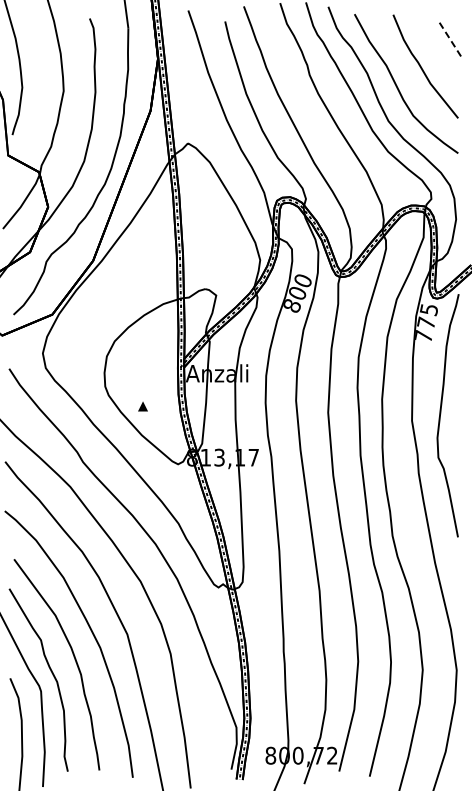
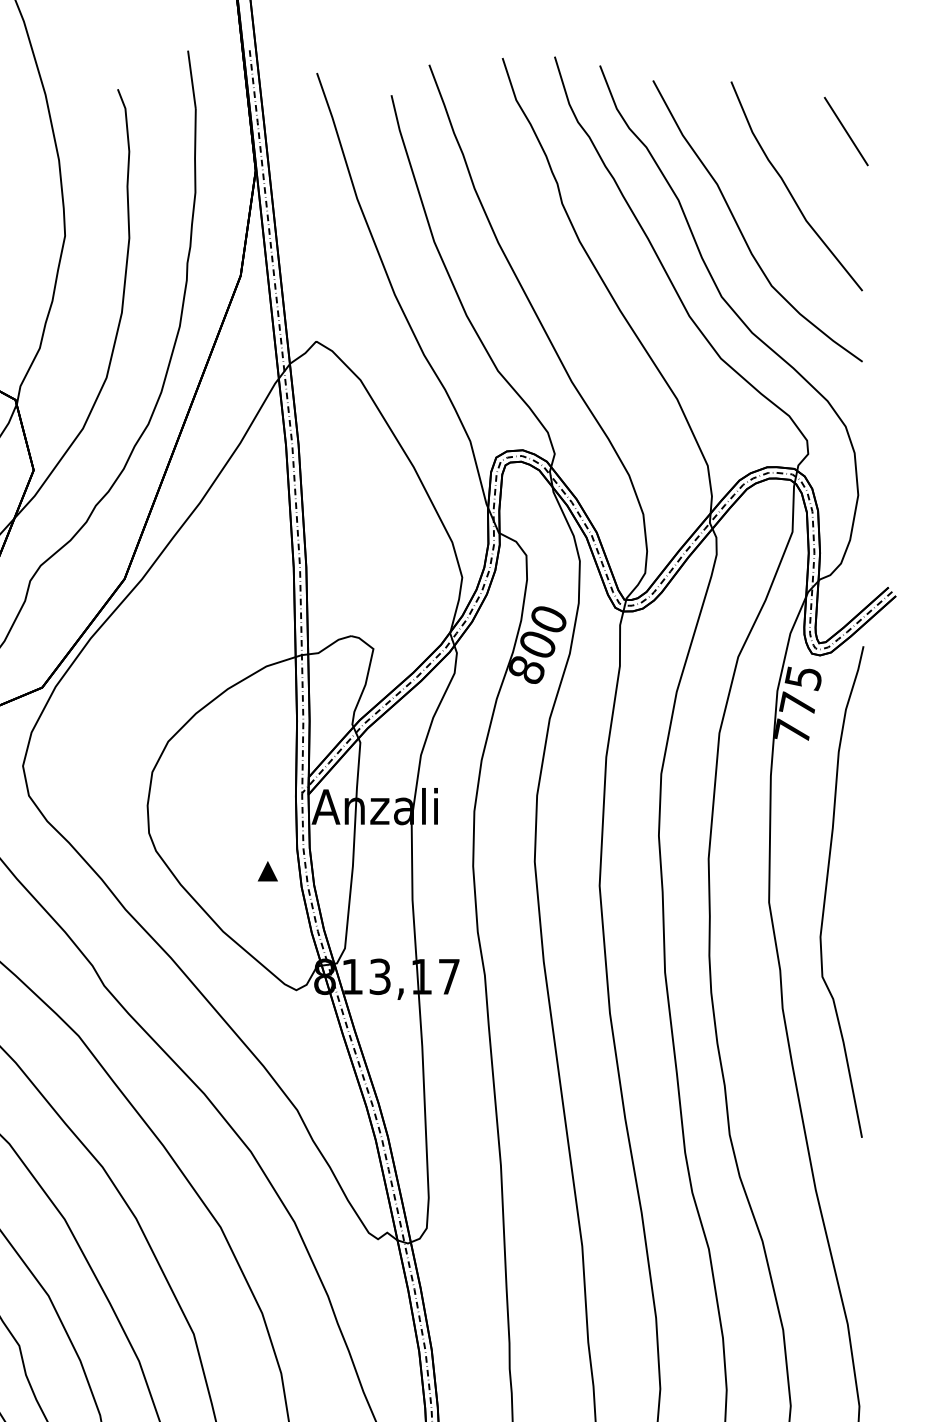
line: (449, 39) -> (844, 131), dashed -> solid
part: (142, 406) -> (266, 871), moved

